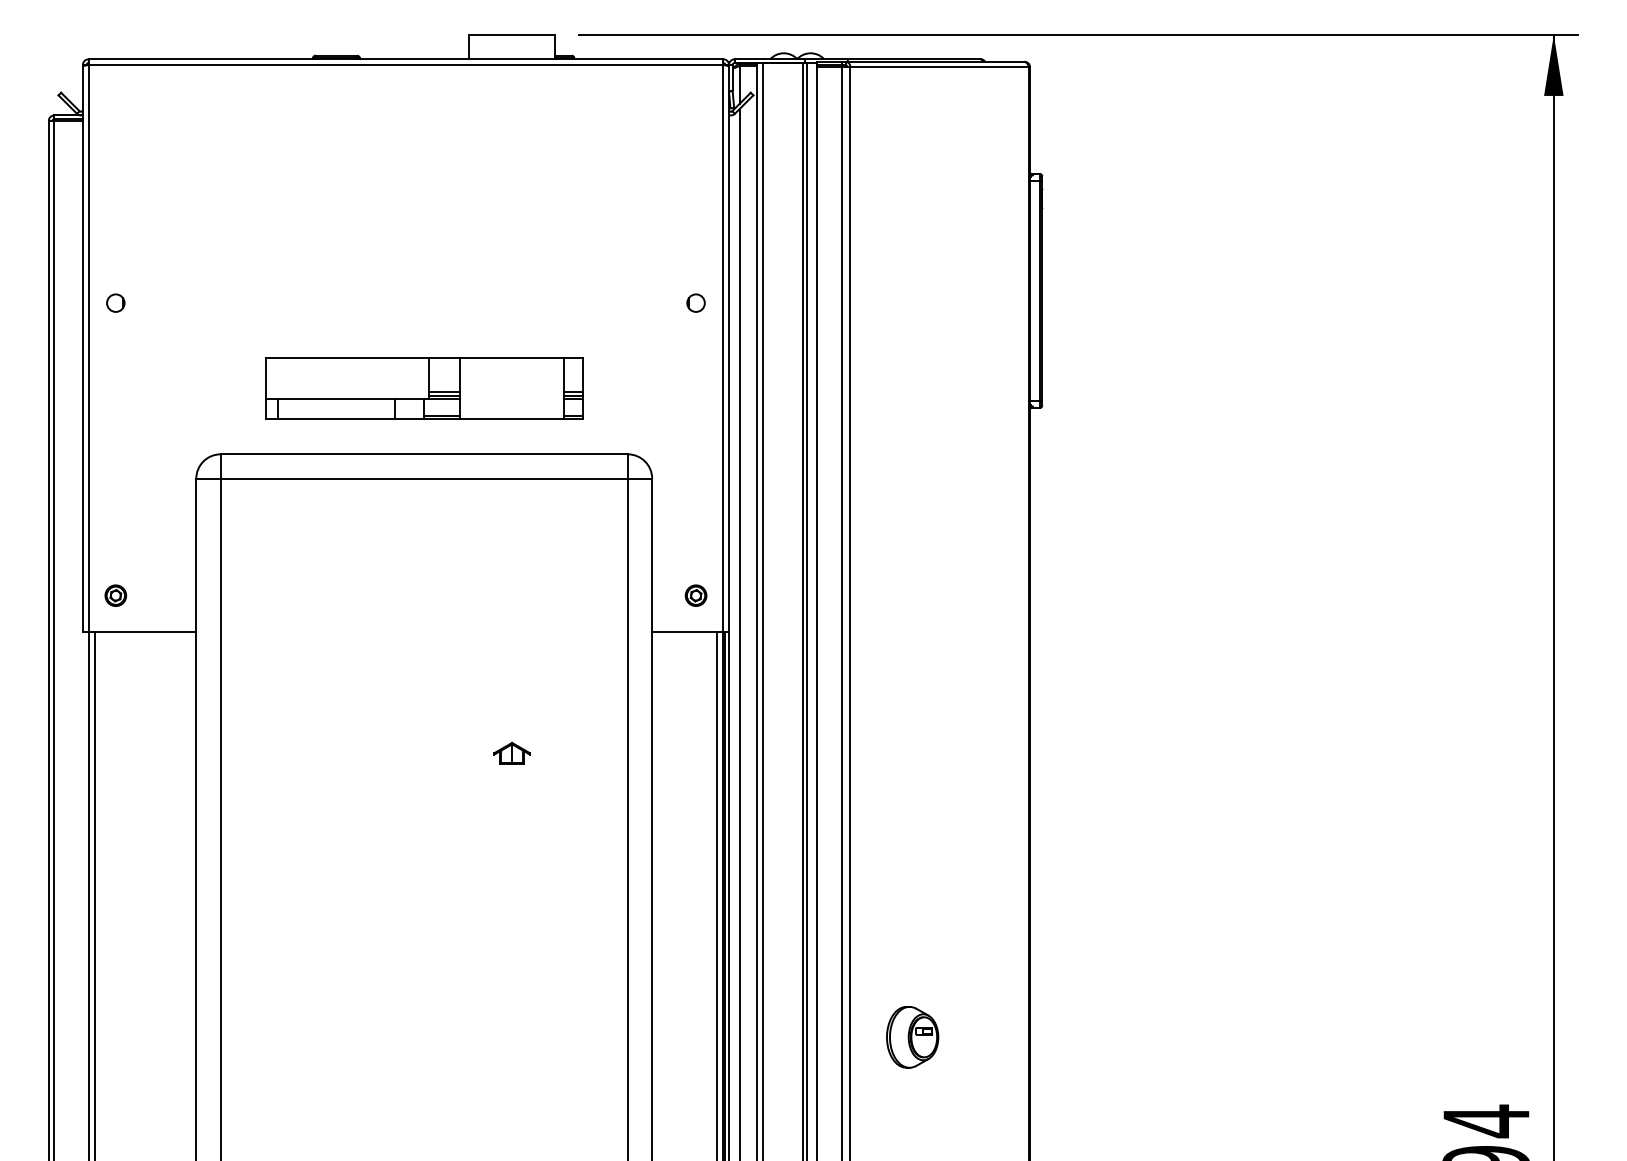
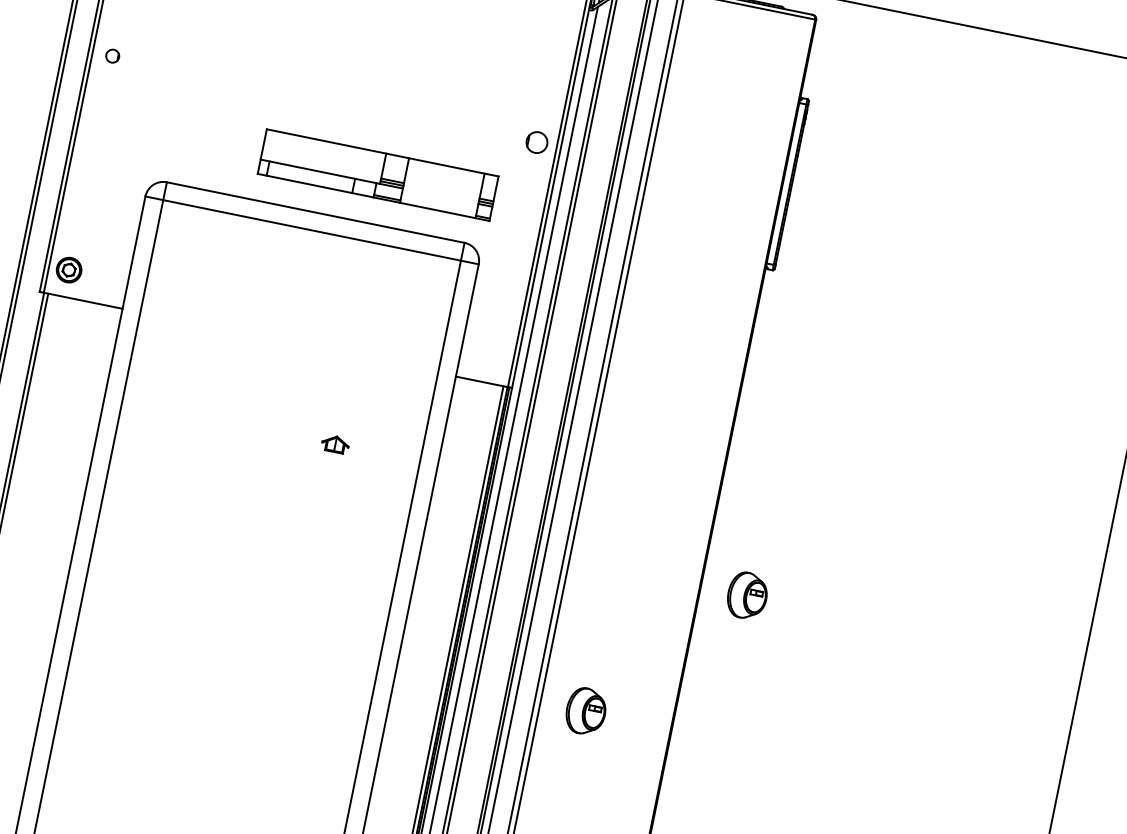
circle: (695, 302) -> (536, 141), size x1.6
part: (424, 388) -> (378, 175), moved
part: (115, 595) -> (69, 269), size x1.6
part: (695, 595) -> (493, 356), removed
part: (1093, 842) -> (747, 595), added

